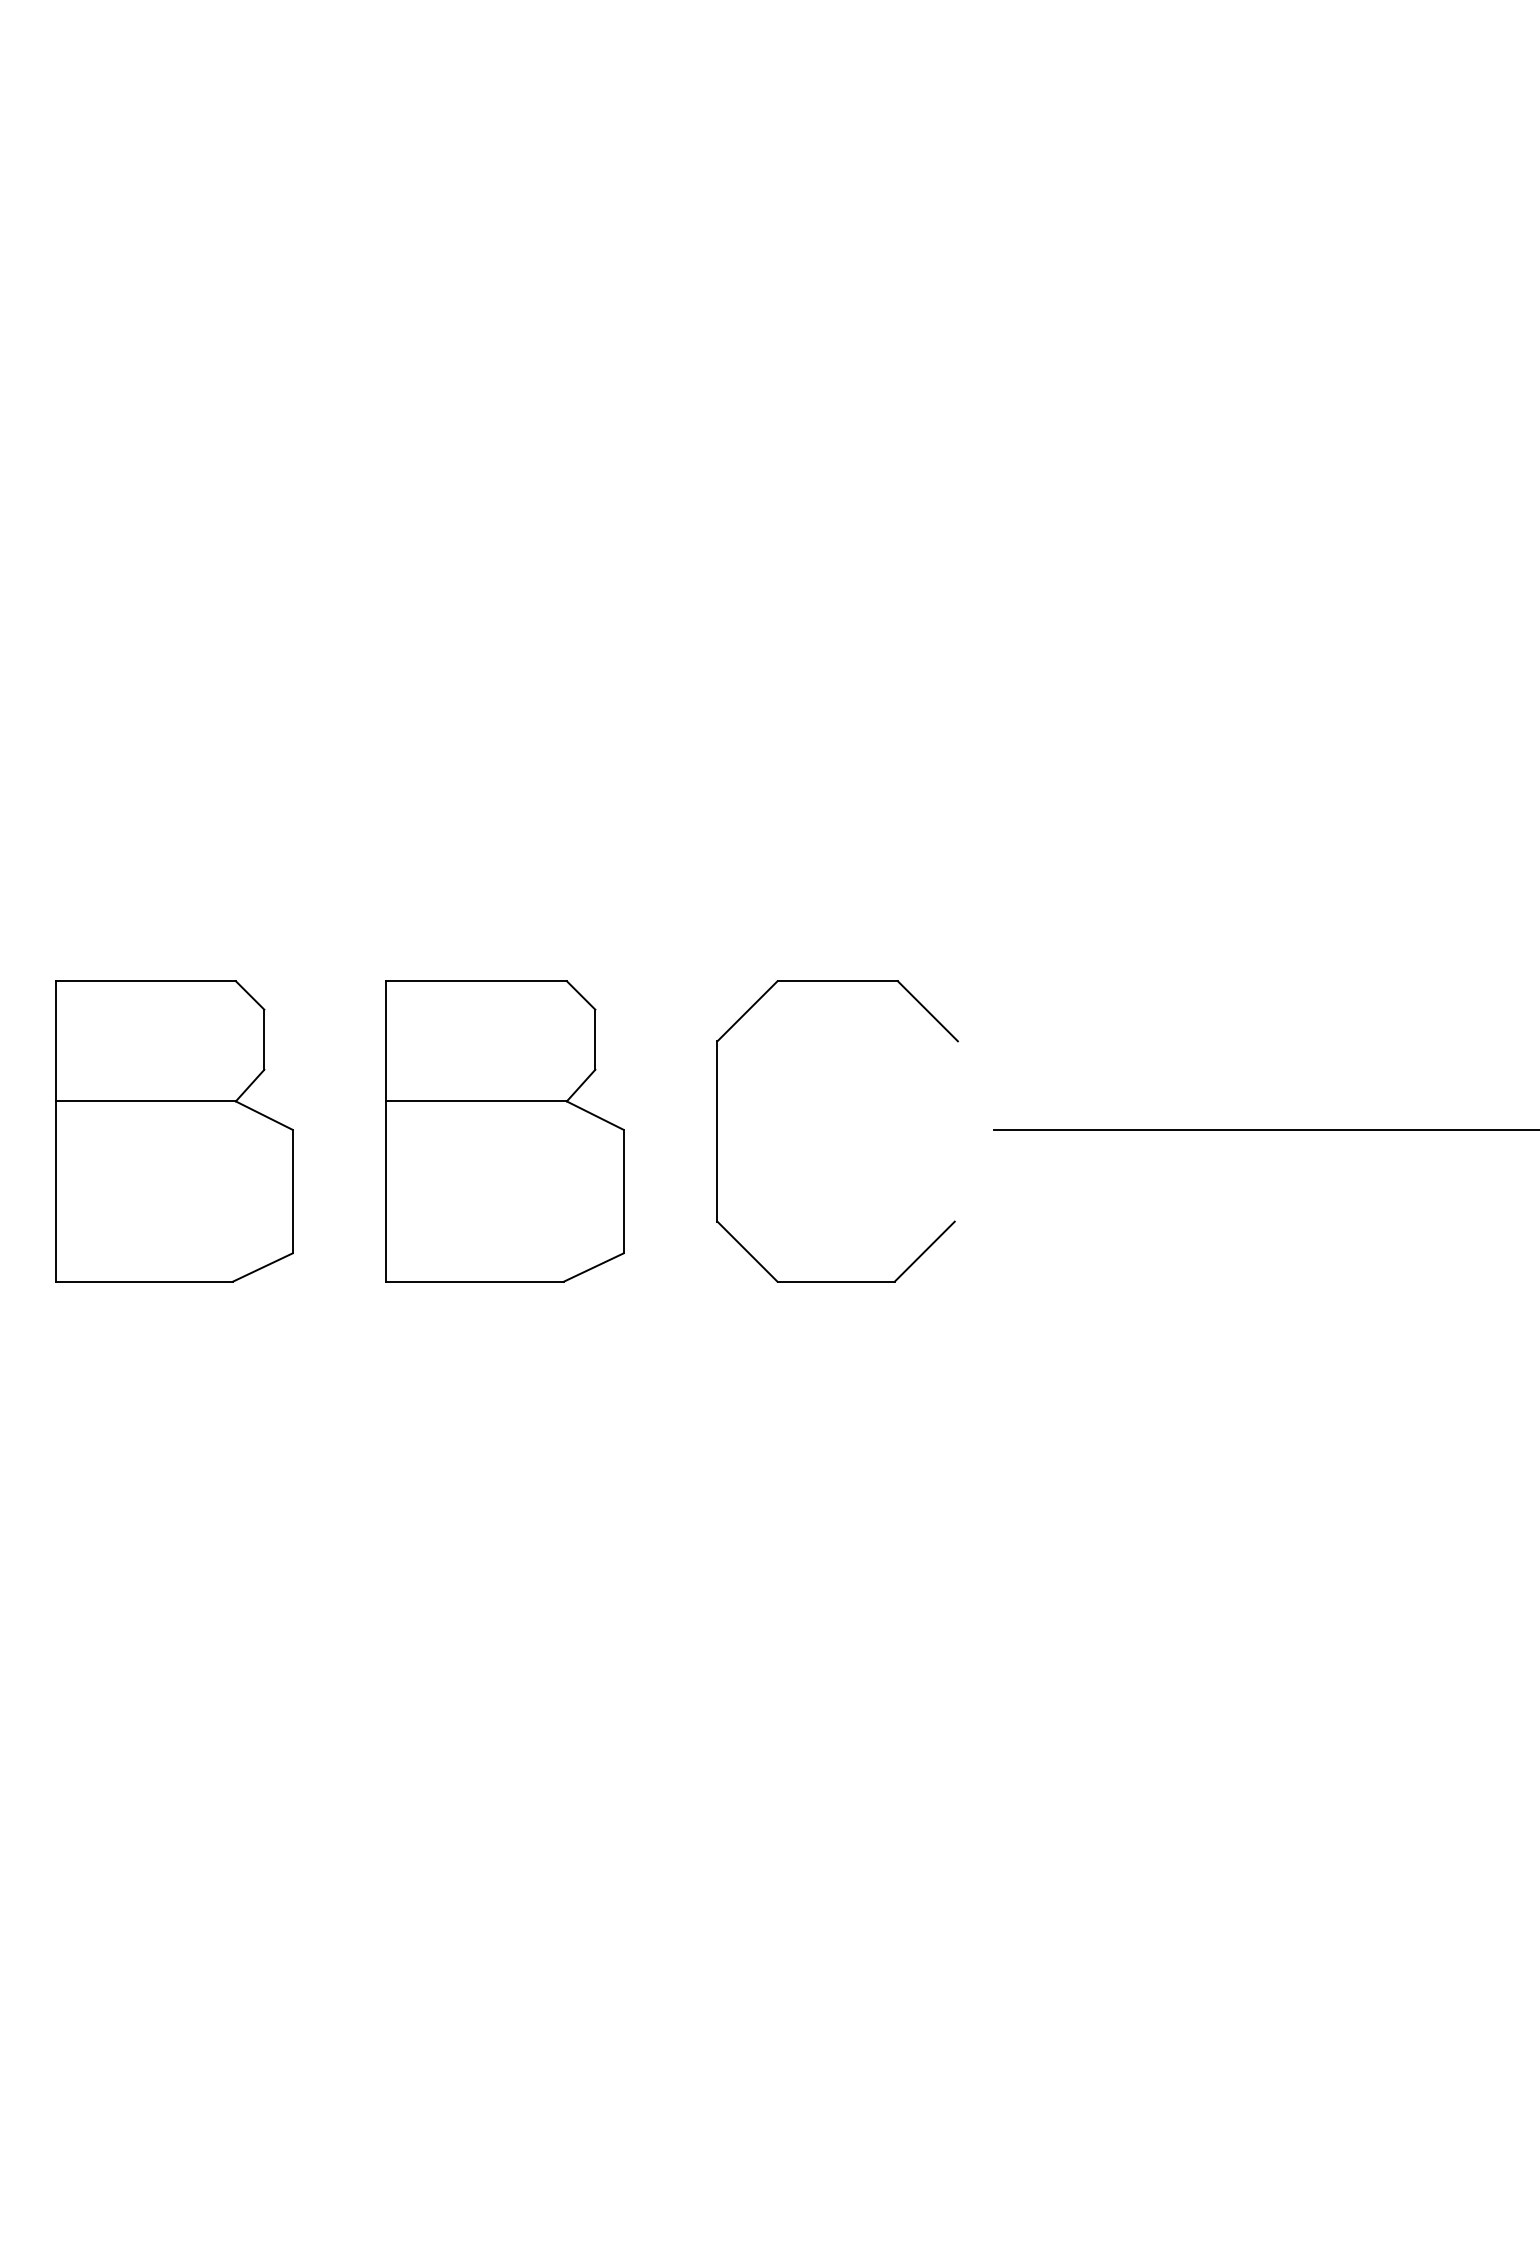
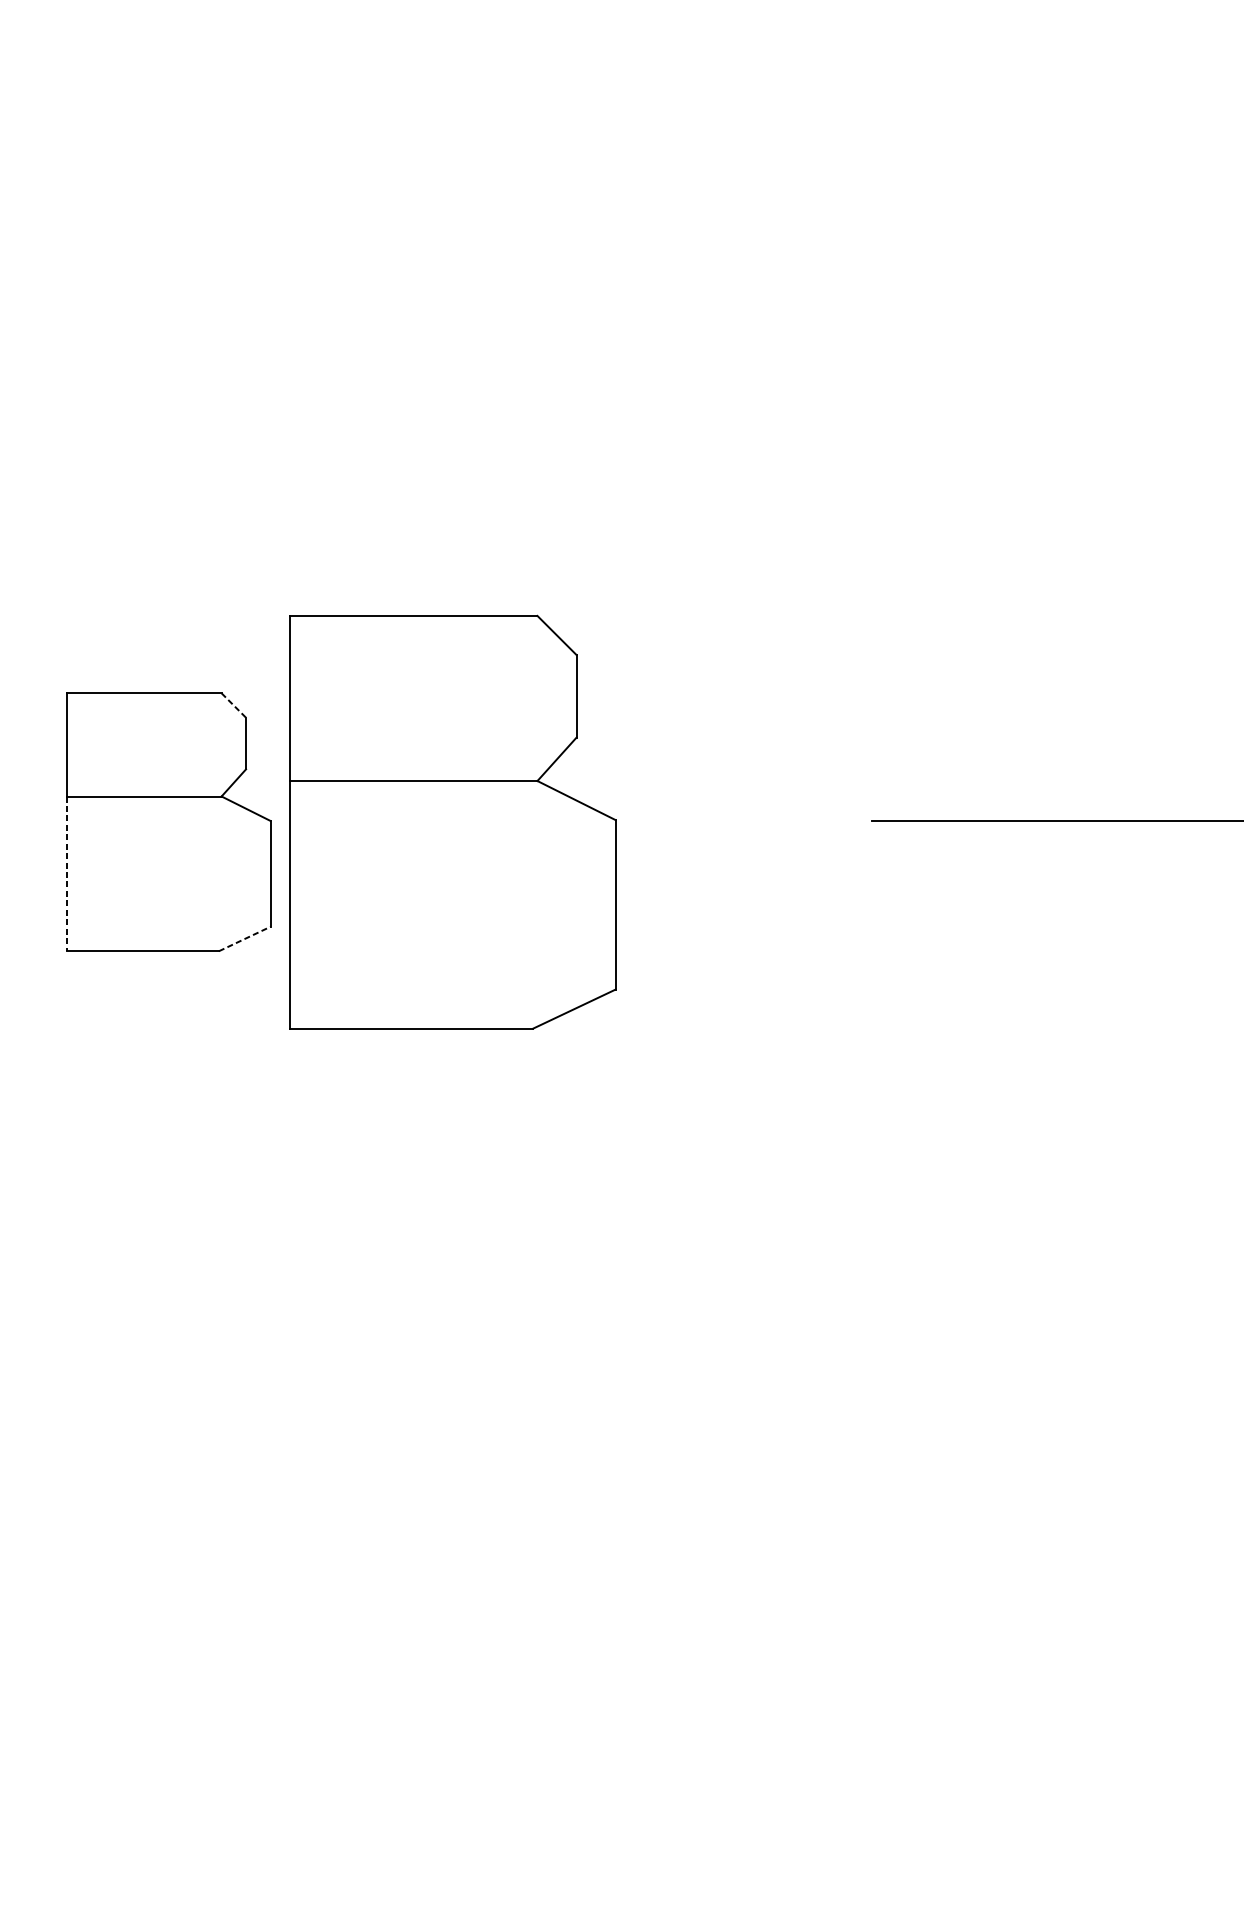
line: (250, 995) -> (234, 705), solid -> dashed
part: (504, 1131) -> (452, 822), size x1.6
part: (717, 1131) -> (634, 822), removed
line: (55, 1192) -> (66, 874), solid -> dashed
line: (263, 1267) -> (245, 939), solid -> dashed

